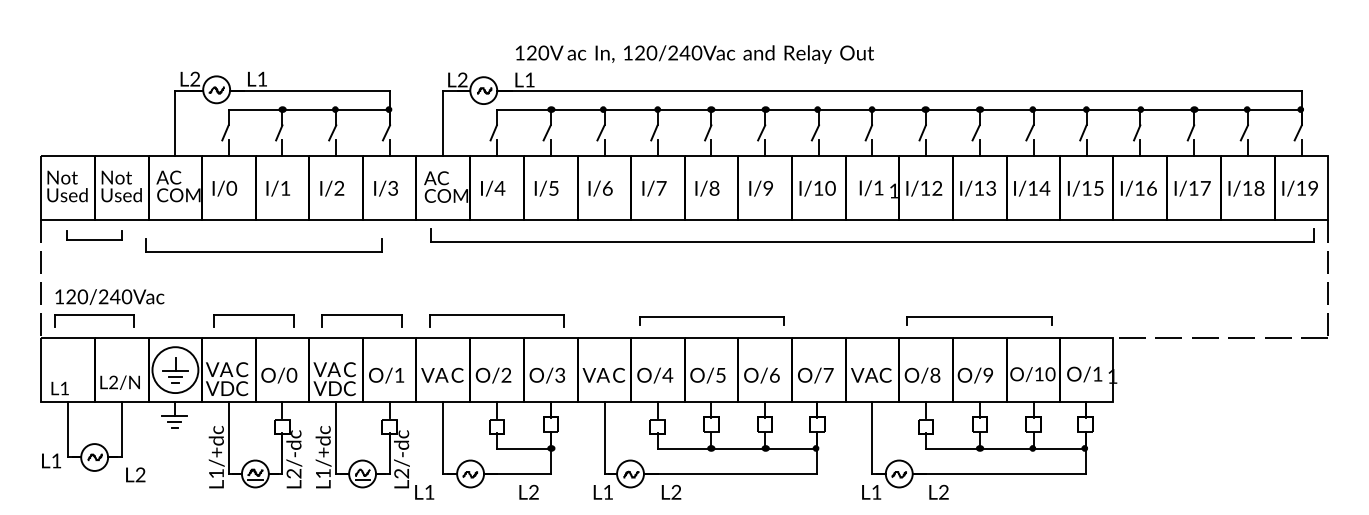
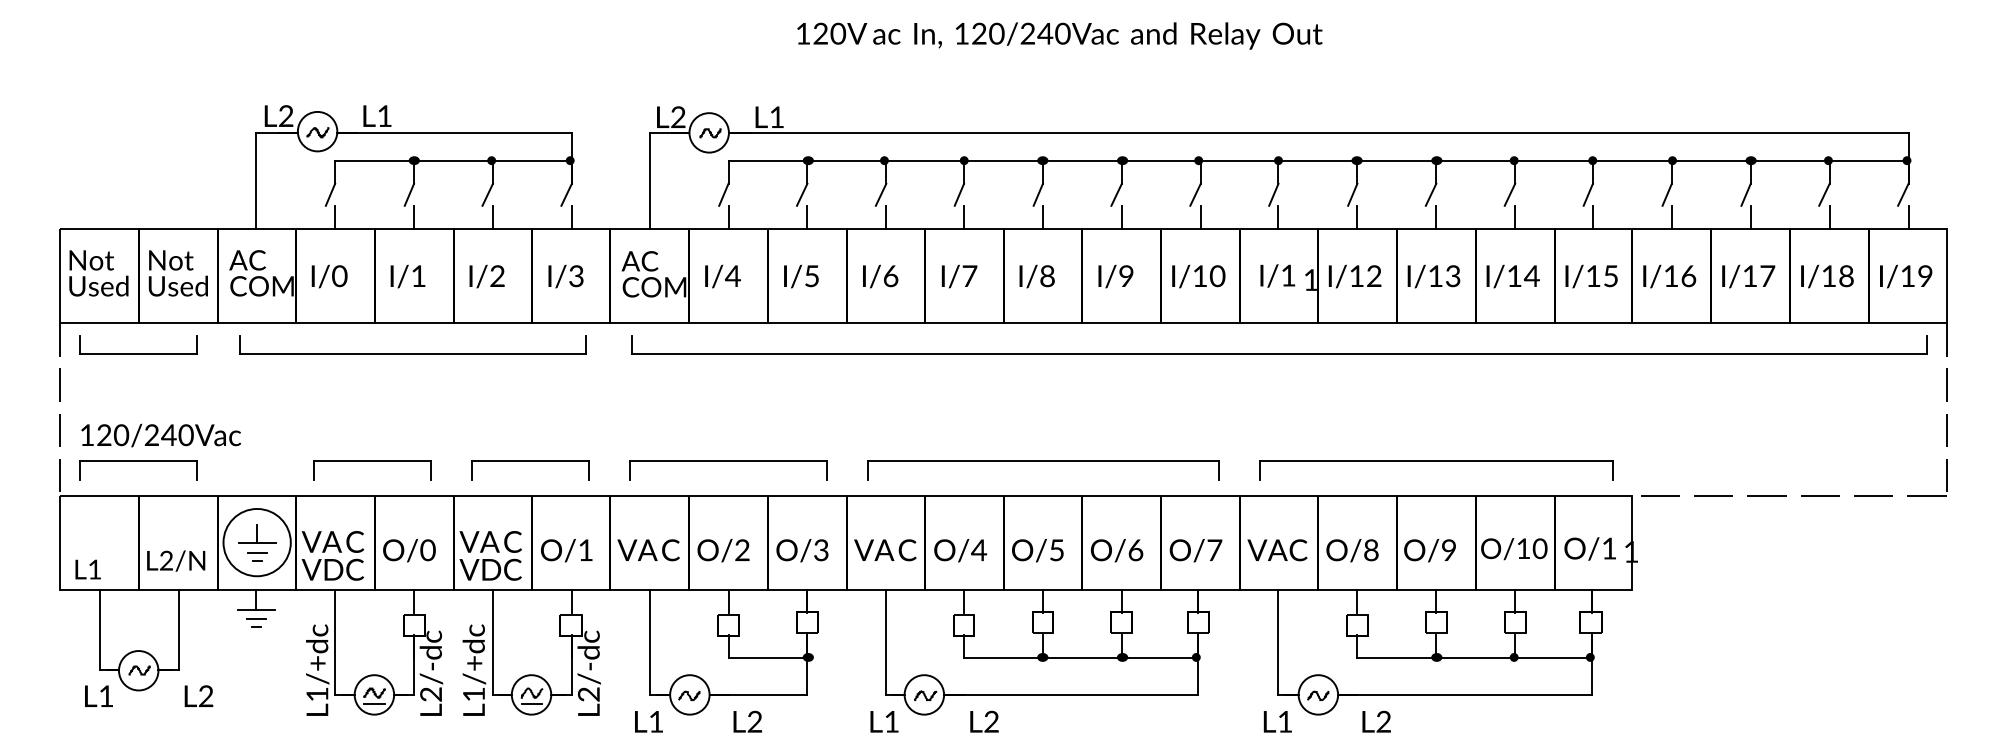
text: (694, 54) -> (1059, 35), moved
part: (94, 235) -> (138, 345), size x1.43
part: (263, 245) -> (412, 345), moved
part: (711, 320) -> (1043, 469), size x1.67
part: (979, 320) -> (1435, 469), size x1.67
text: (51, 460) -> (98, 695), moved
text: (528, 491) -> (746, 720), moved
text: (424, 492) -> (648, 722), moved

